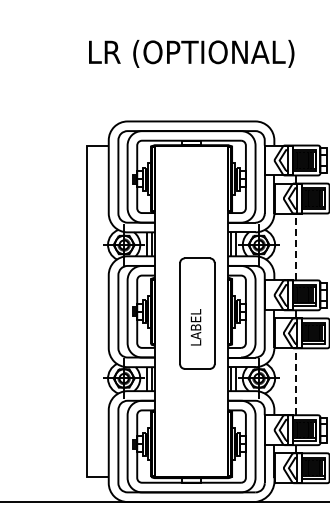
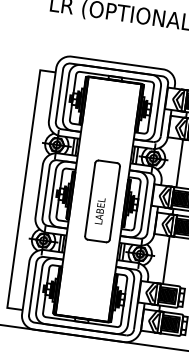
line: (295, 246) -> (179, 163), dashed -> solid
line: (295, 381) -> (166, 259), dashed -> solid

